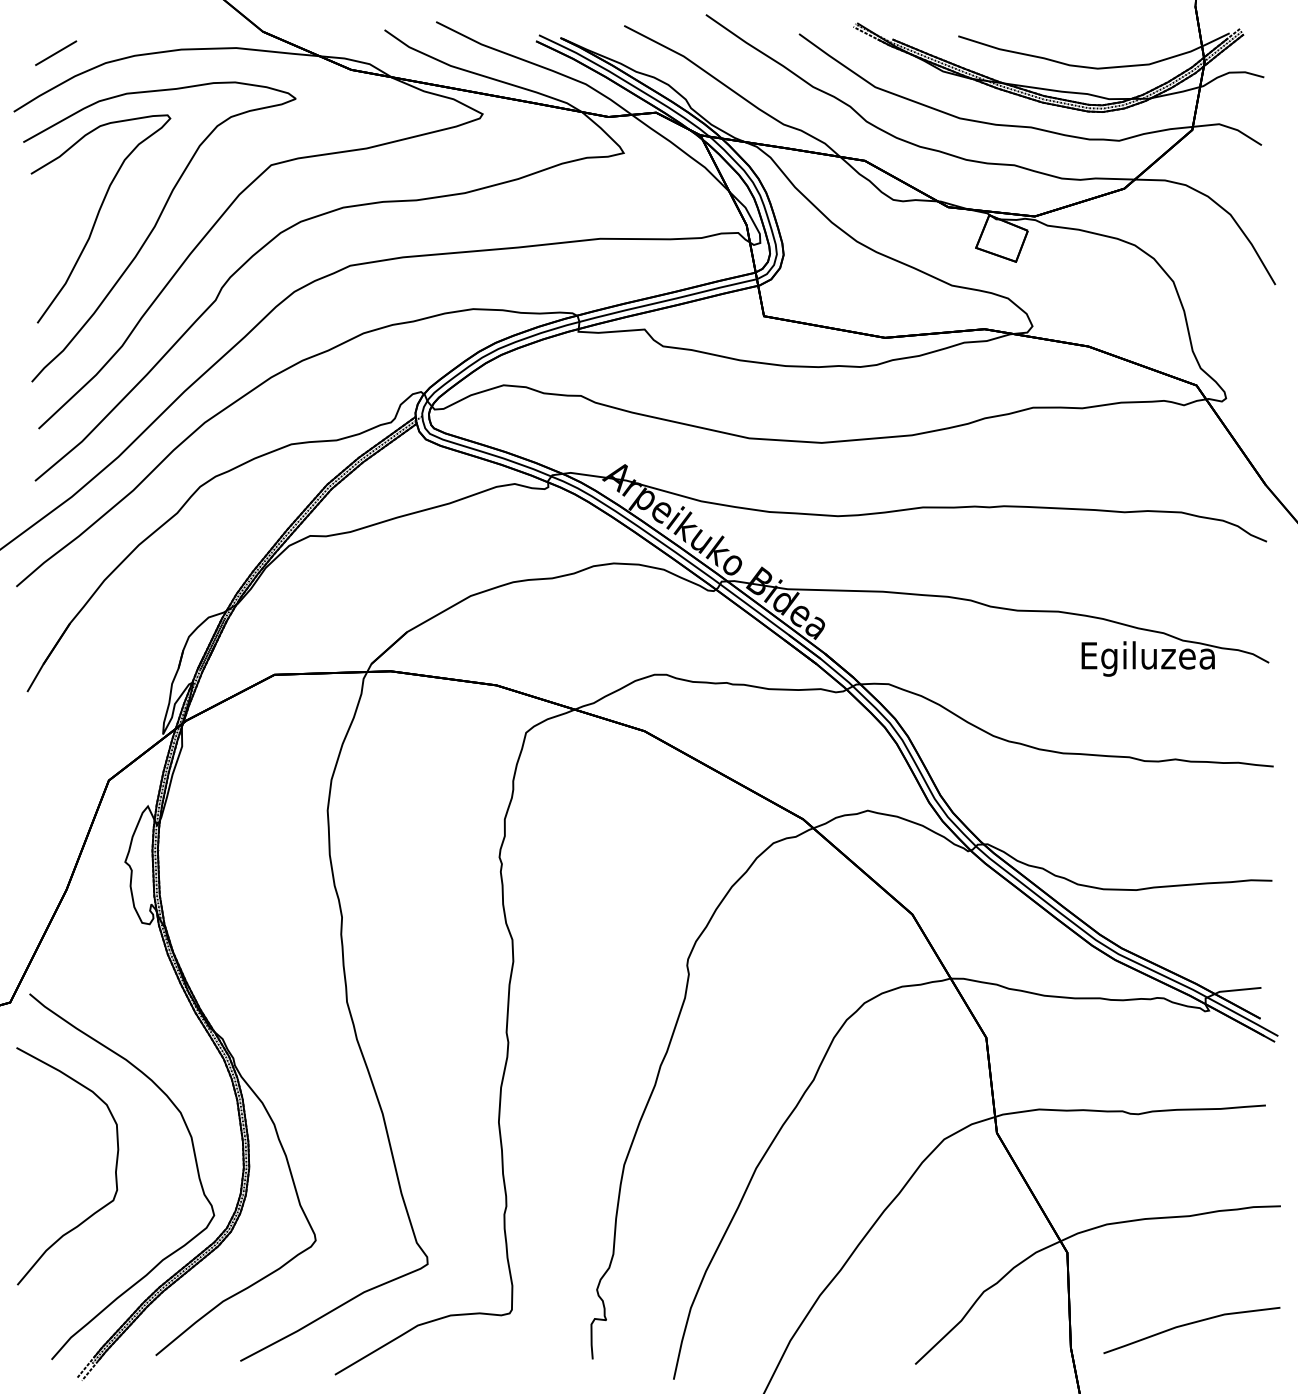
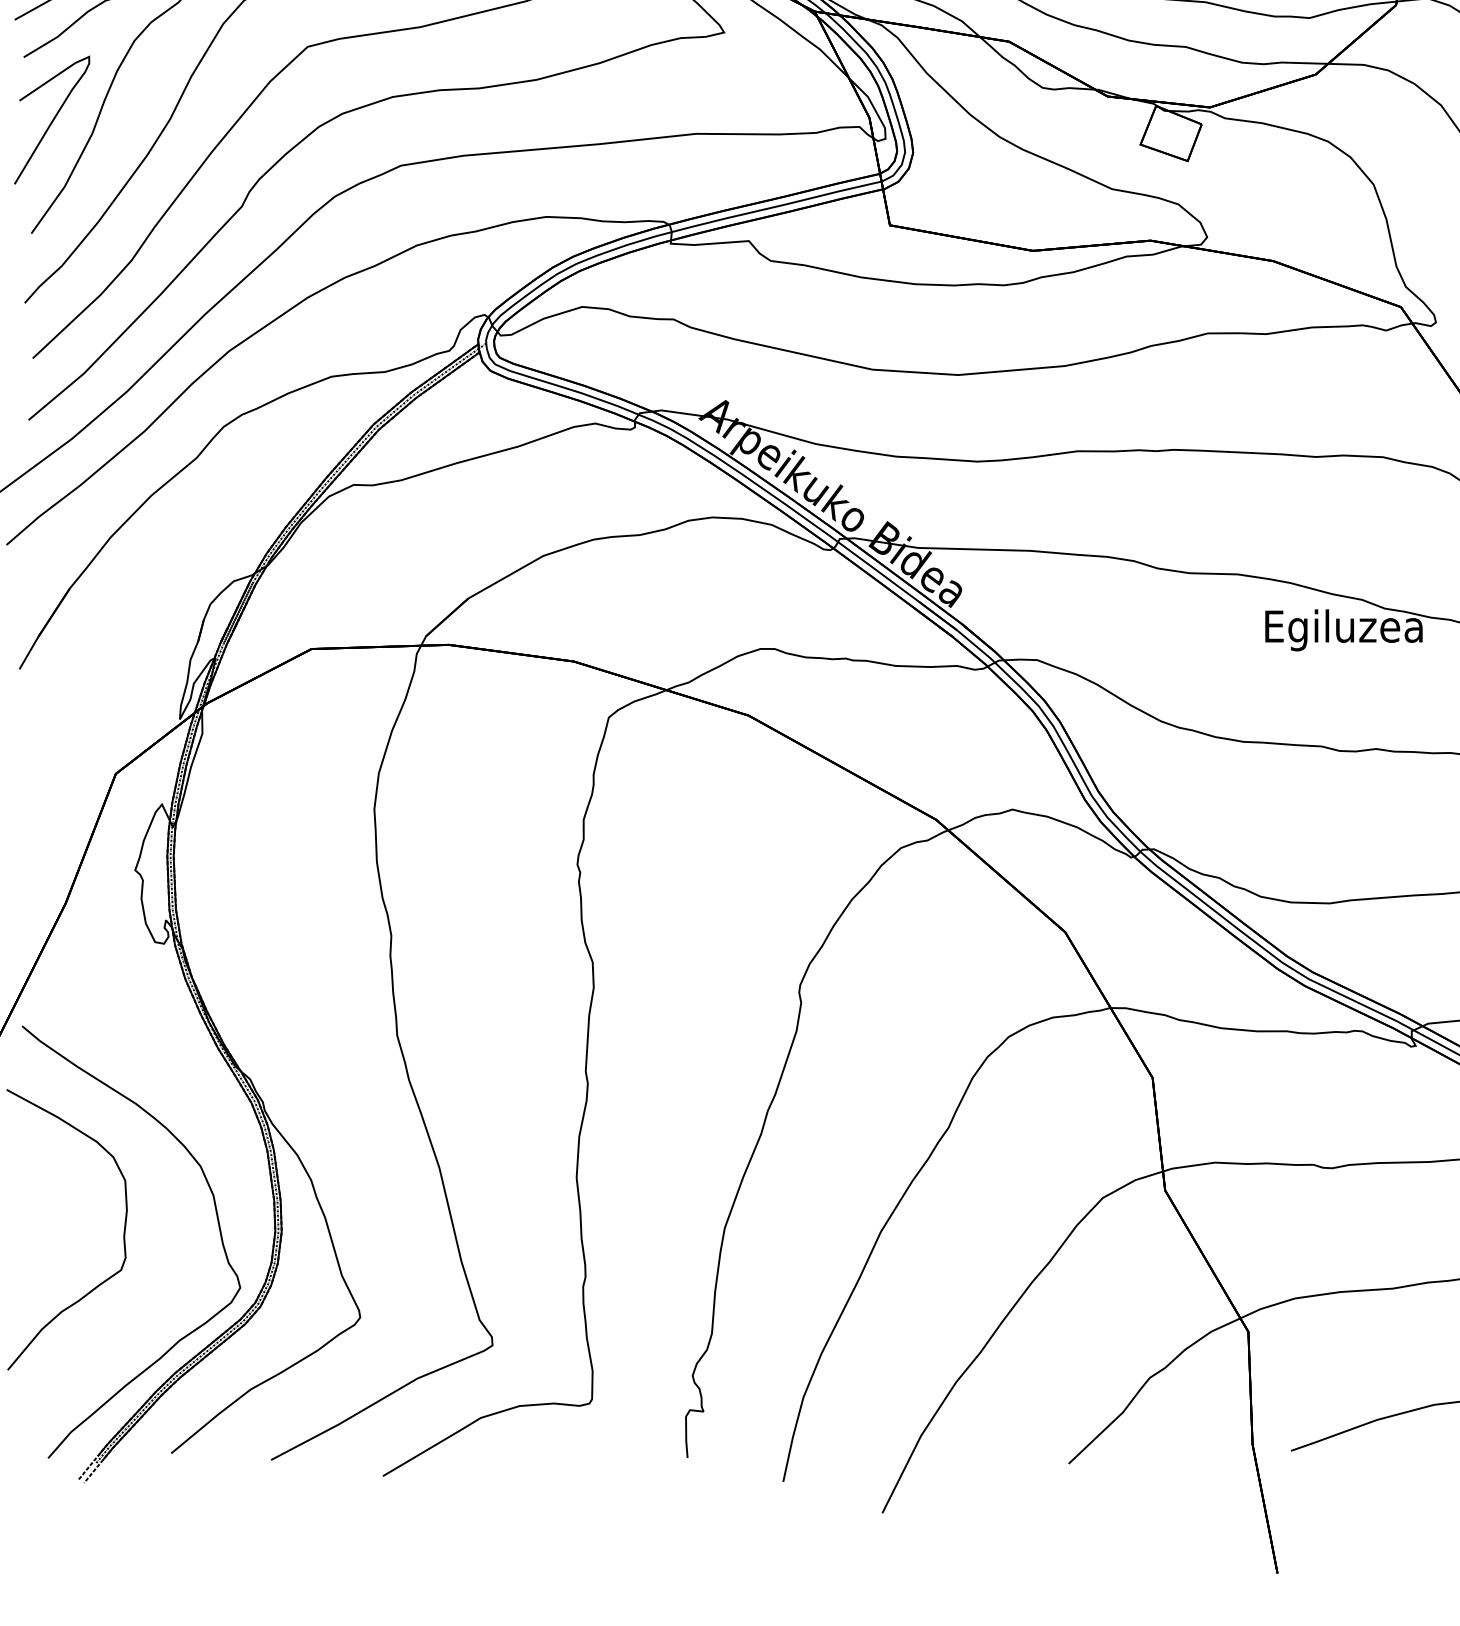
part: (54, 226) -> (51, 119), added

